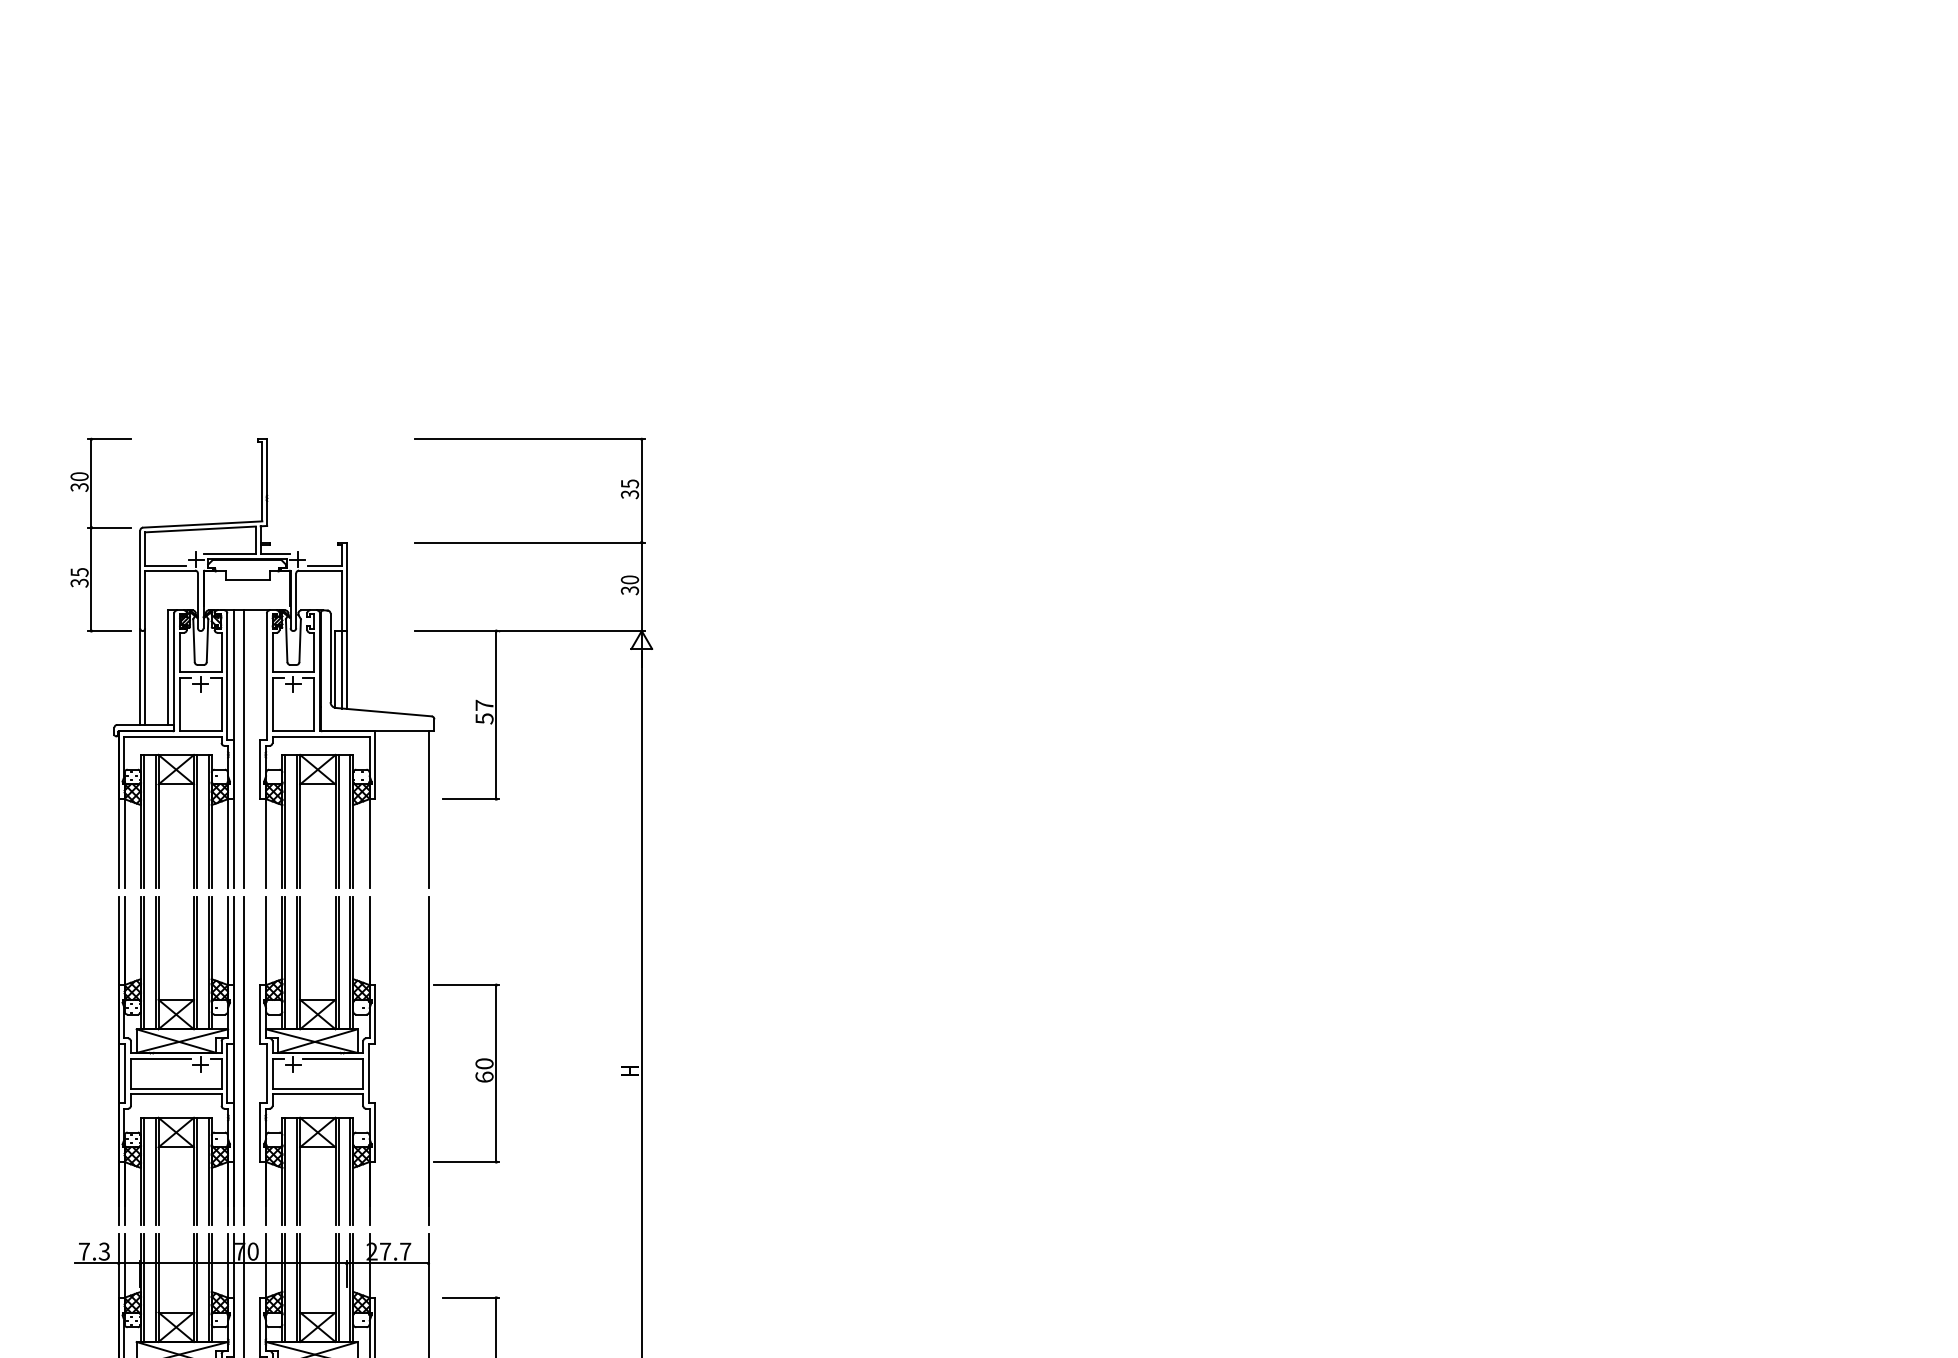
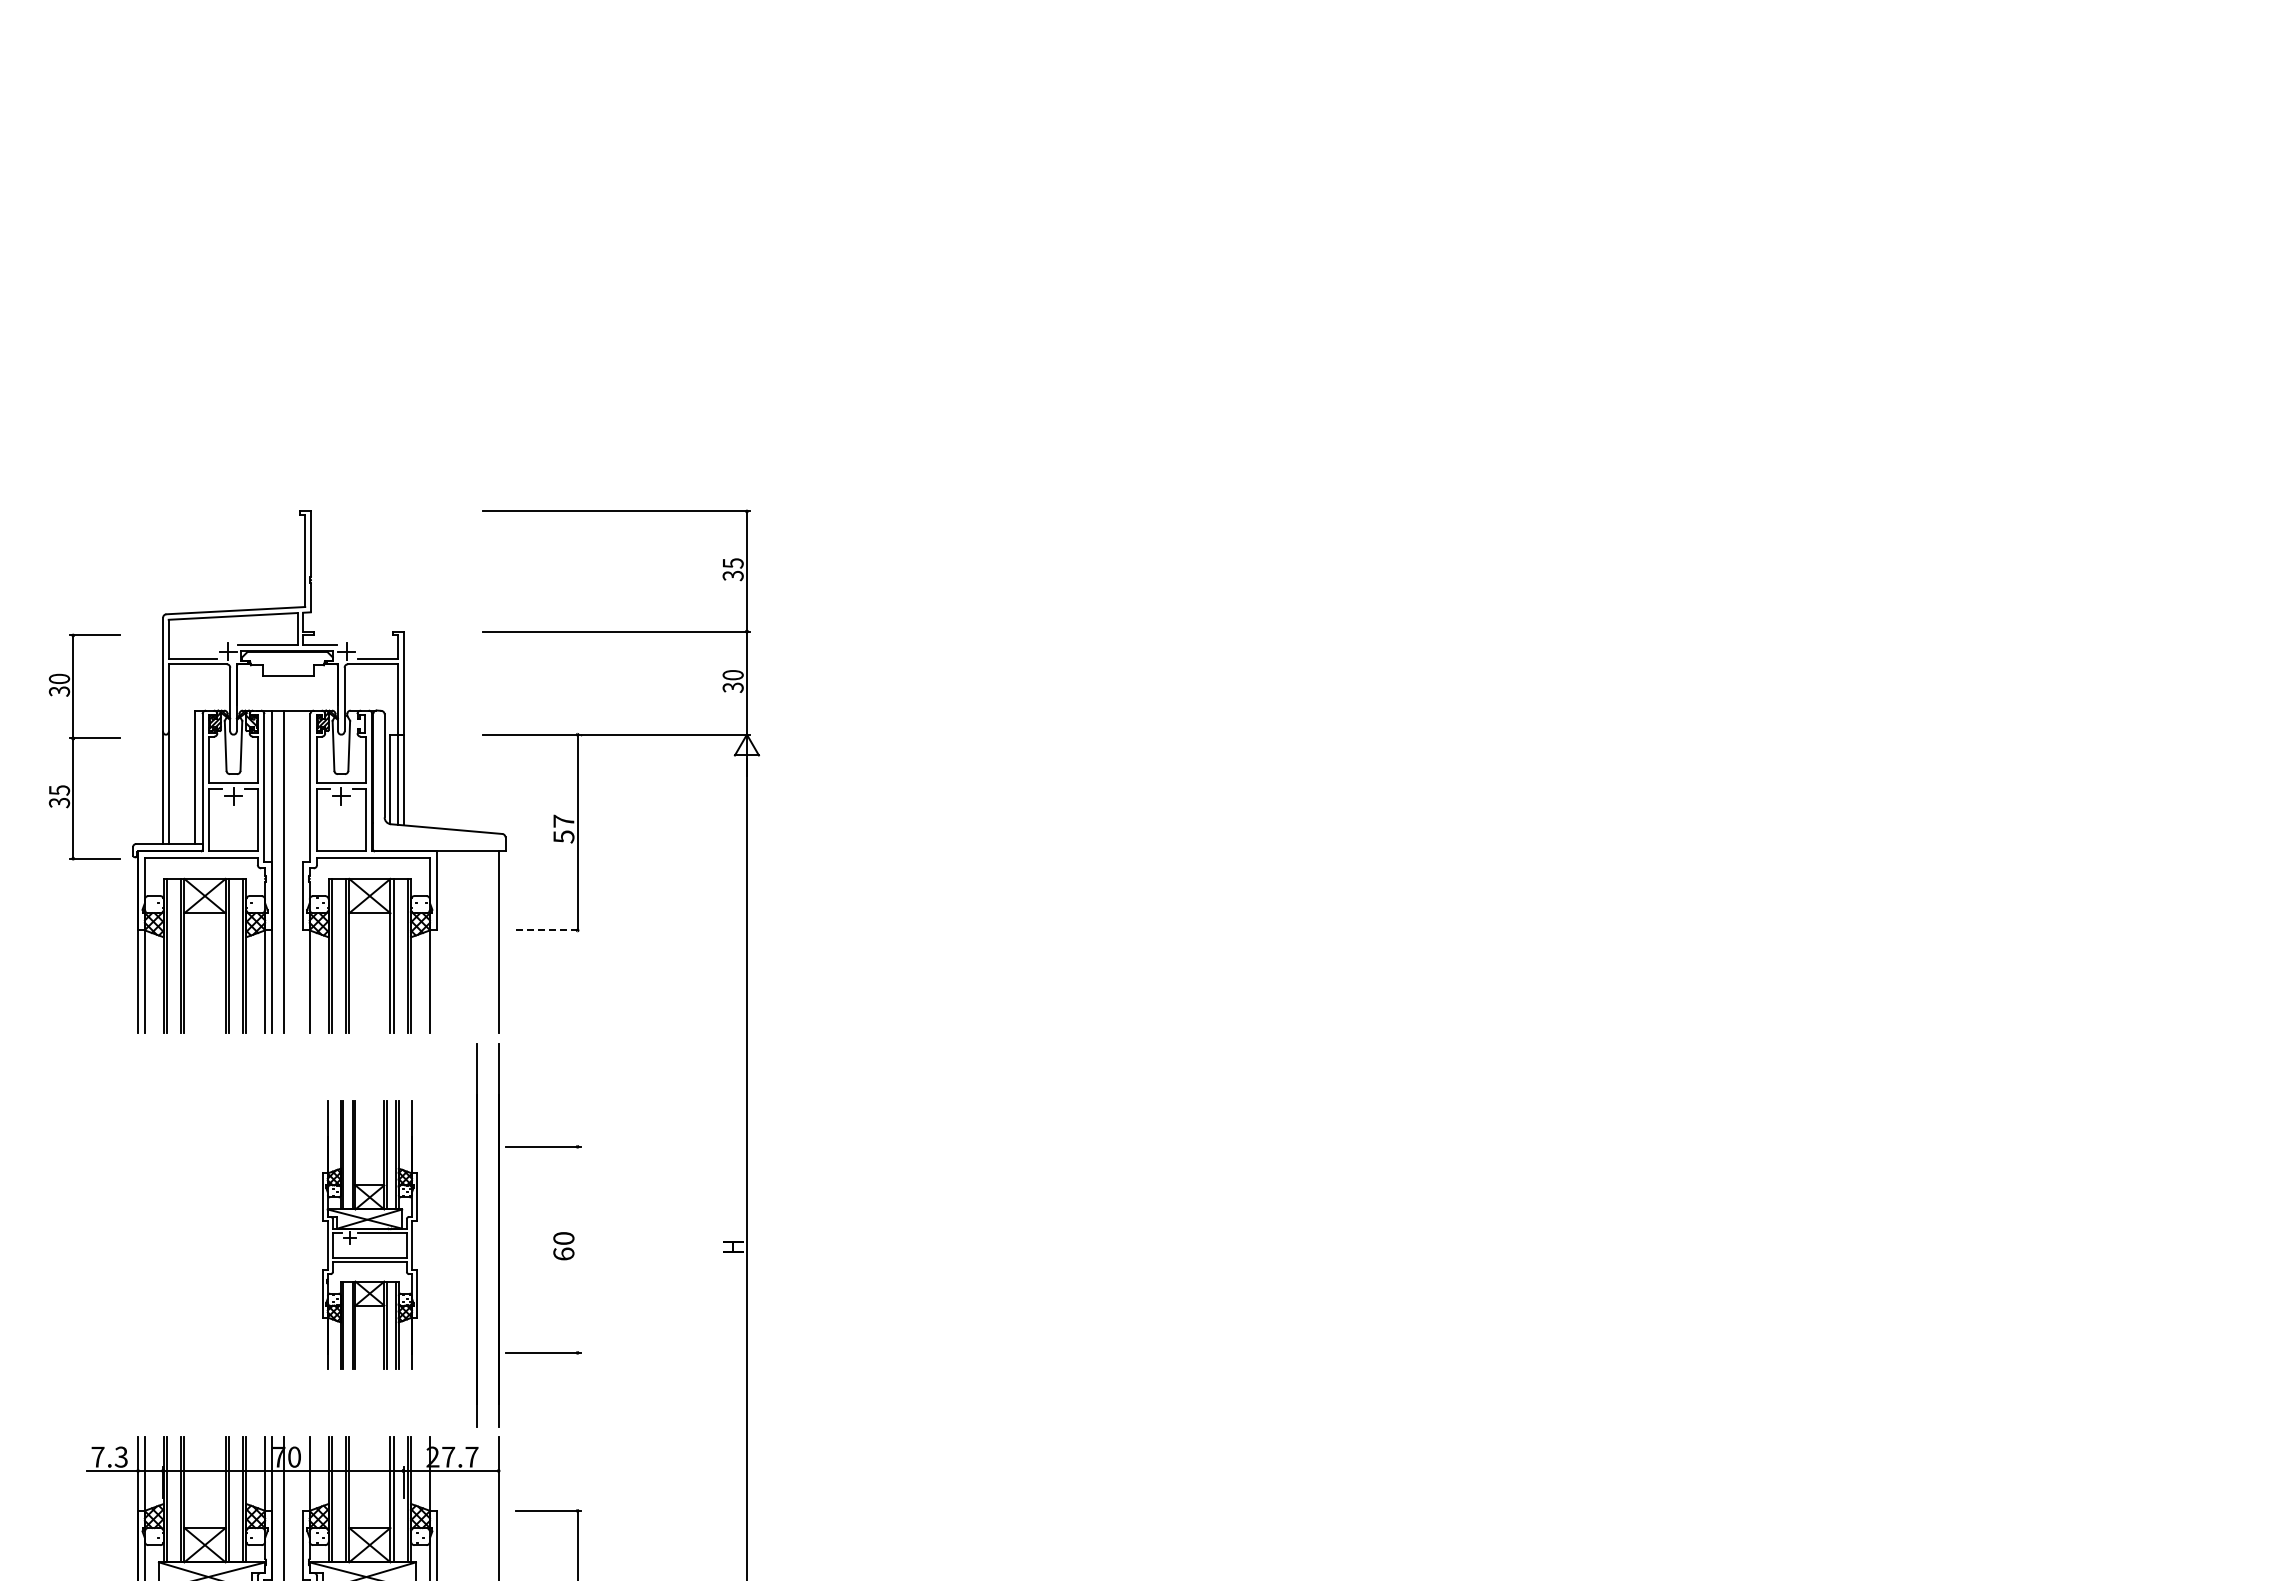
part: (101, 527) -> (84, 738), moved
line: (471, 799) -> (548, 930), solid -> dashed
part: (175, 1061) -> (204, 1235), removed
line: (243, 1061) -> (476, 1235), moved
part: (317, 1061) -> (369, 1235), size x0.7
line: (496, 1073) -> (577, 1249), removed

